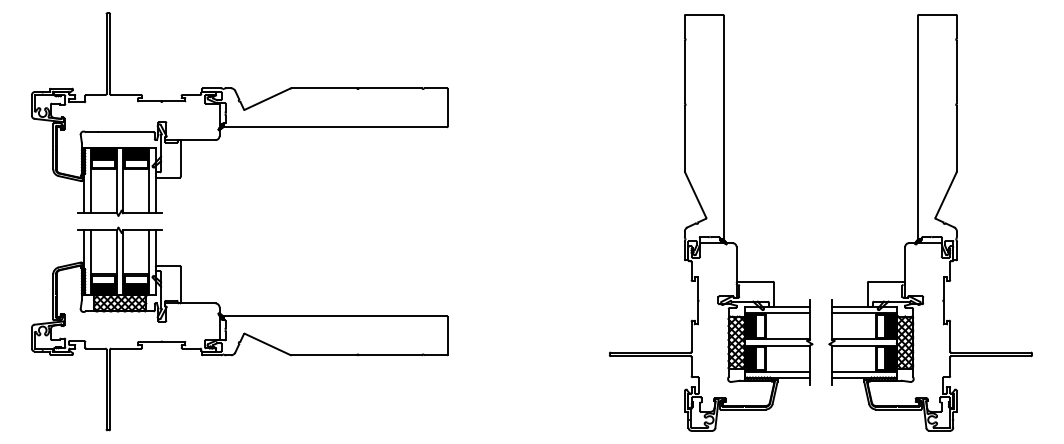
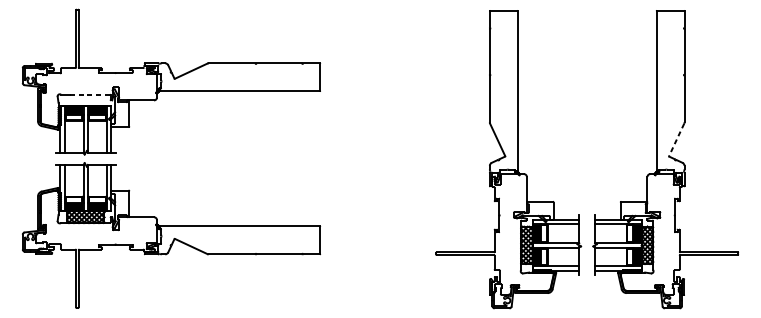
line: (125, 132) -> (89, 94), solid -> dashed
line: (946, 195) -> (677, 140), solid -> dashed

